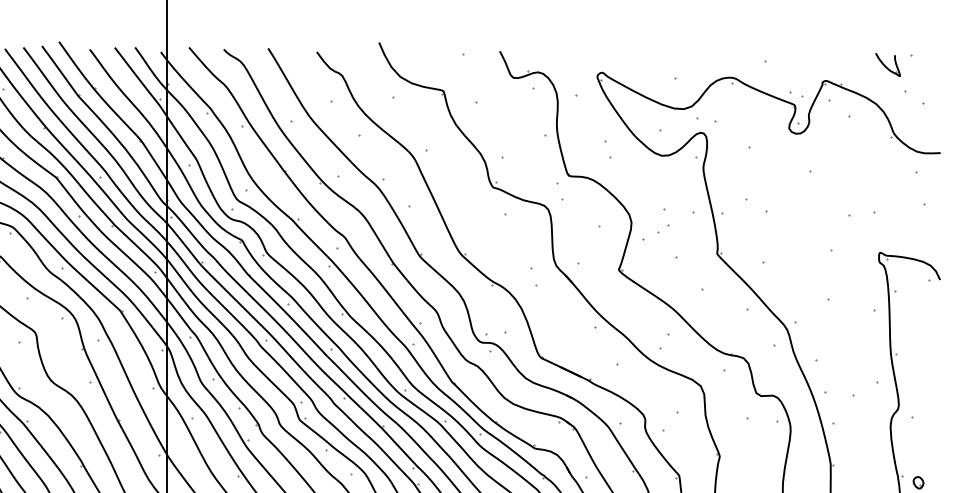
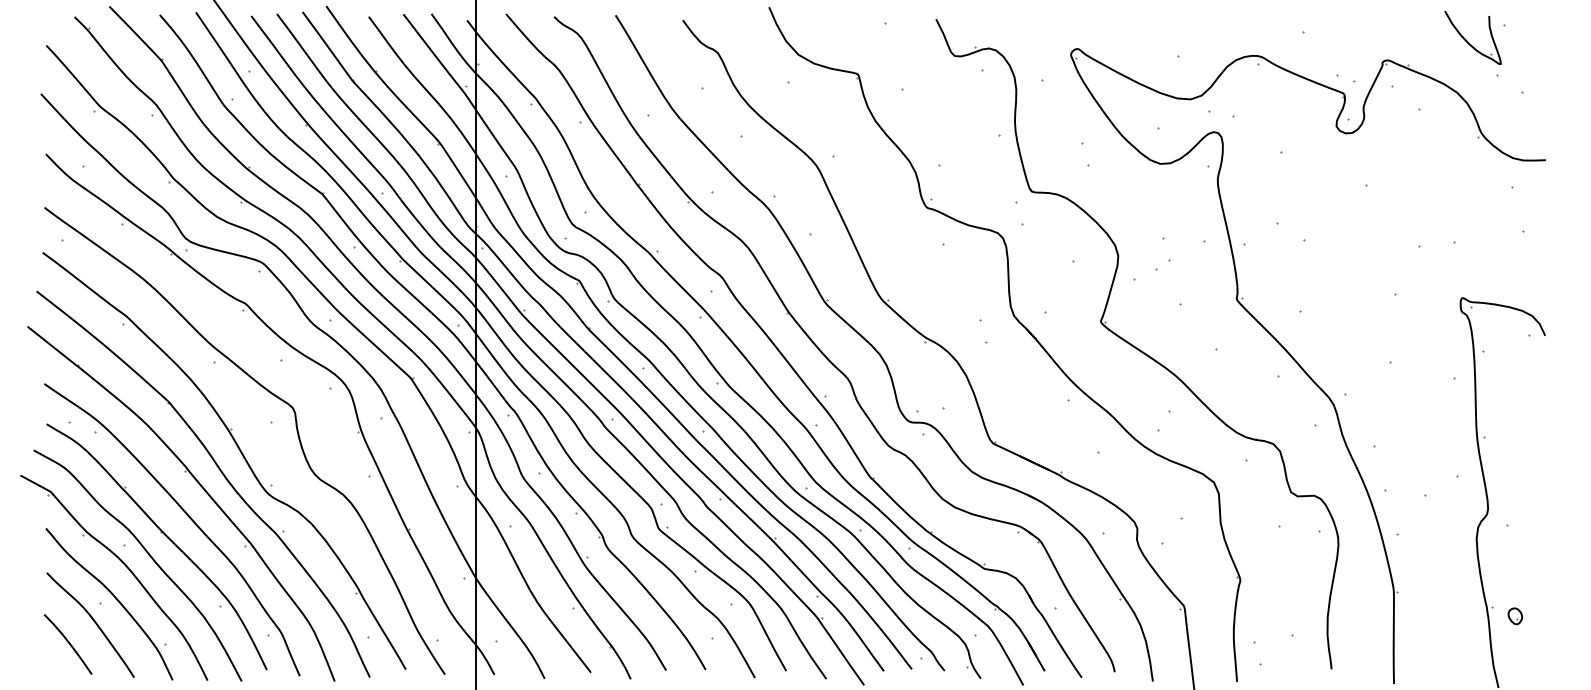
part: (887, 64) -> (1472, 37), size x1.67

